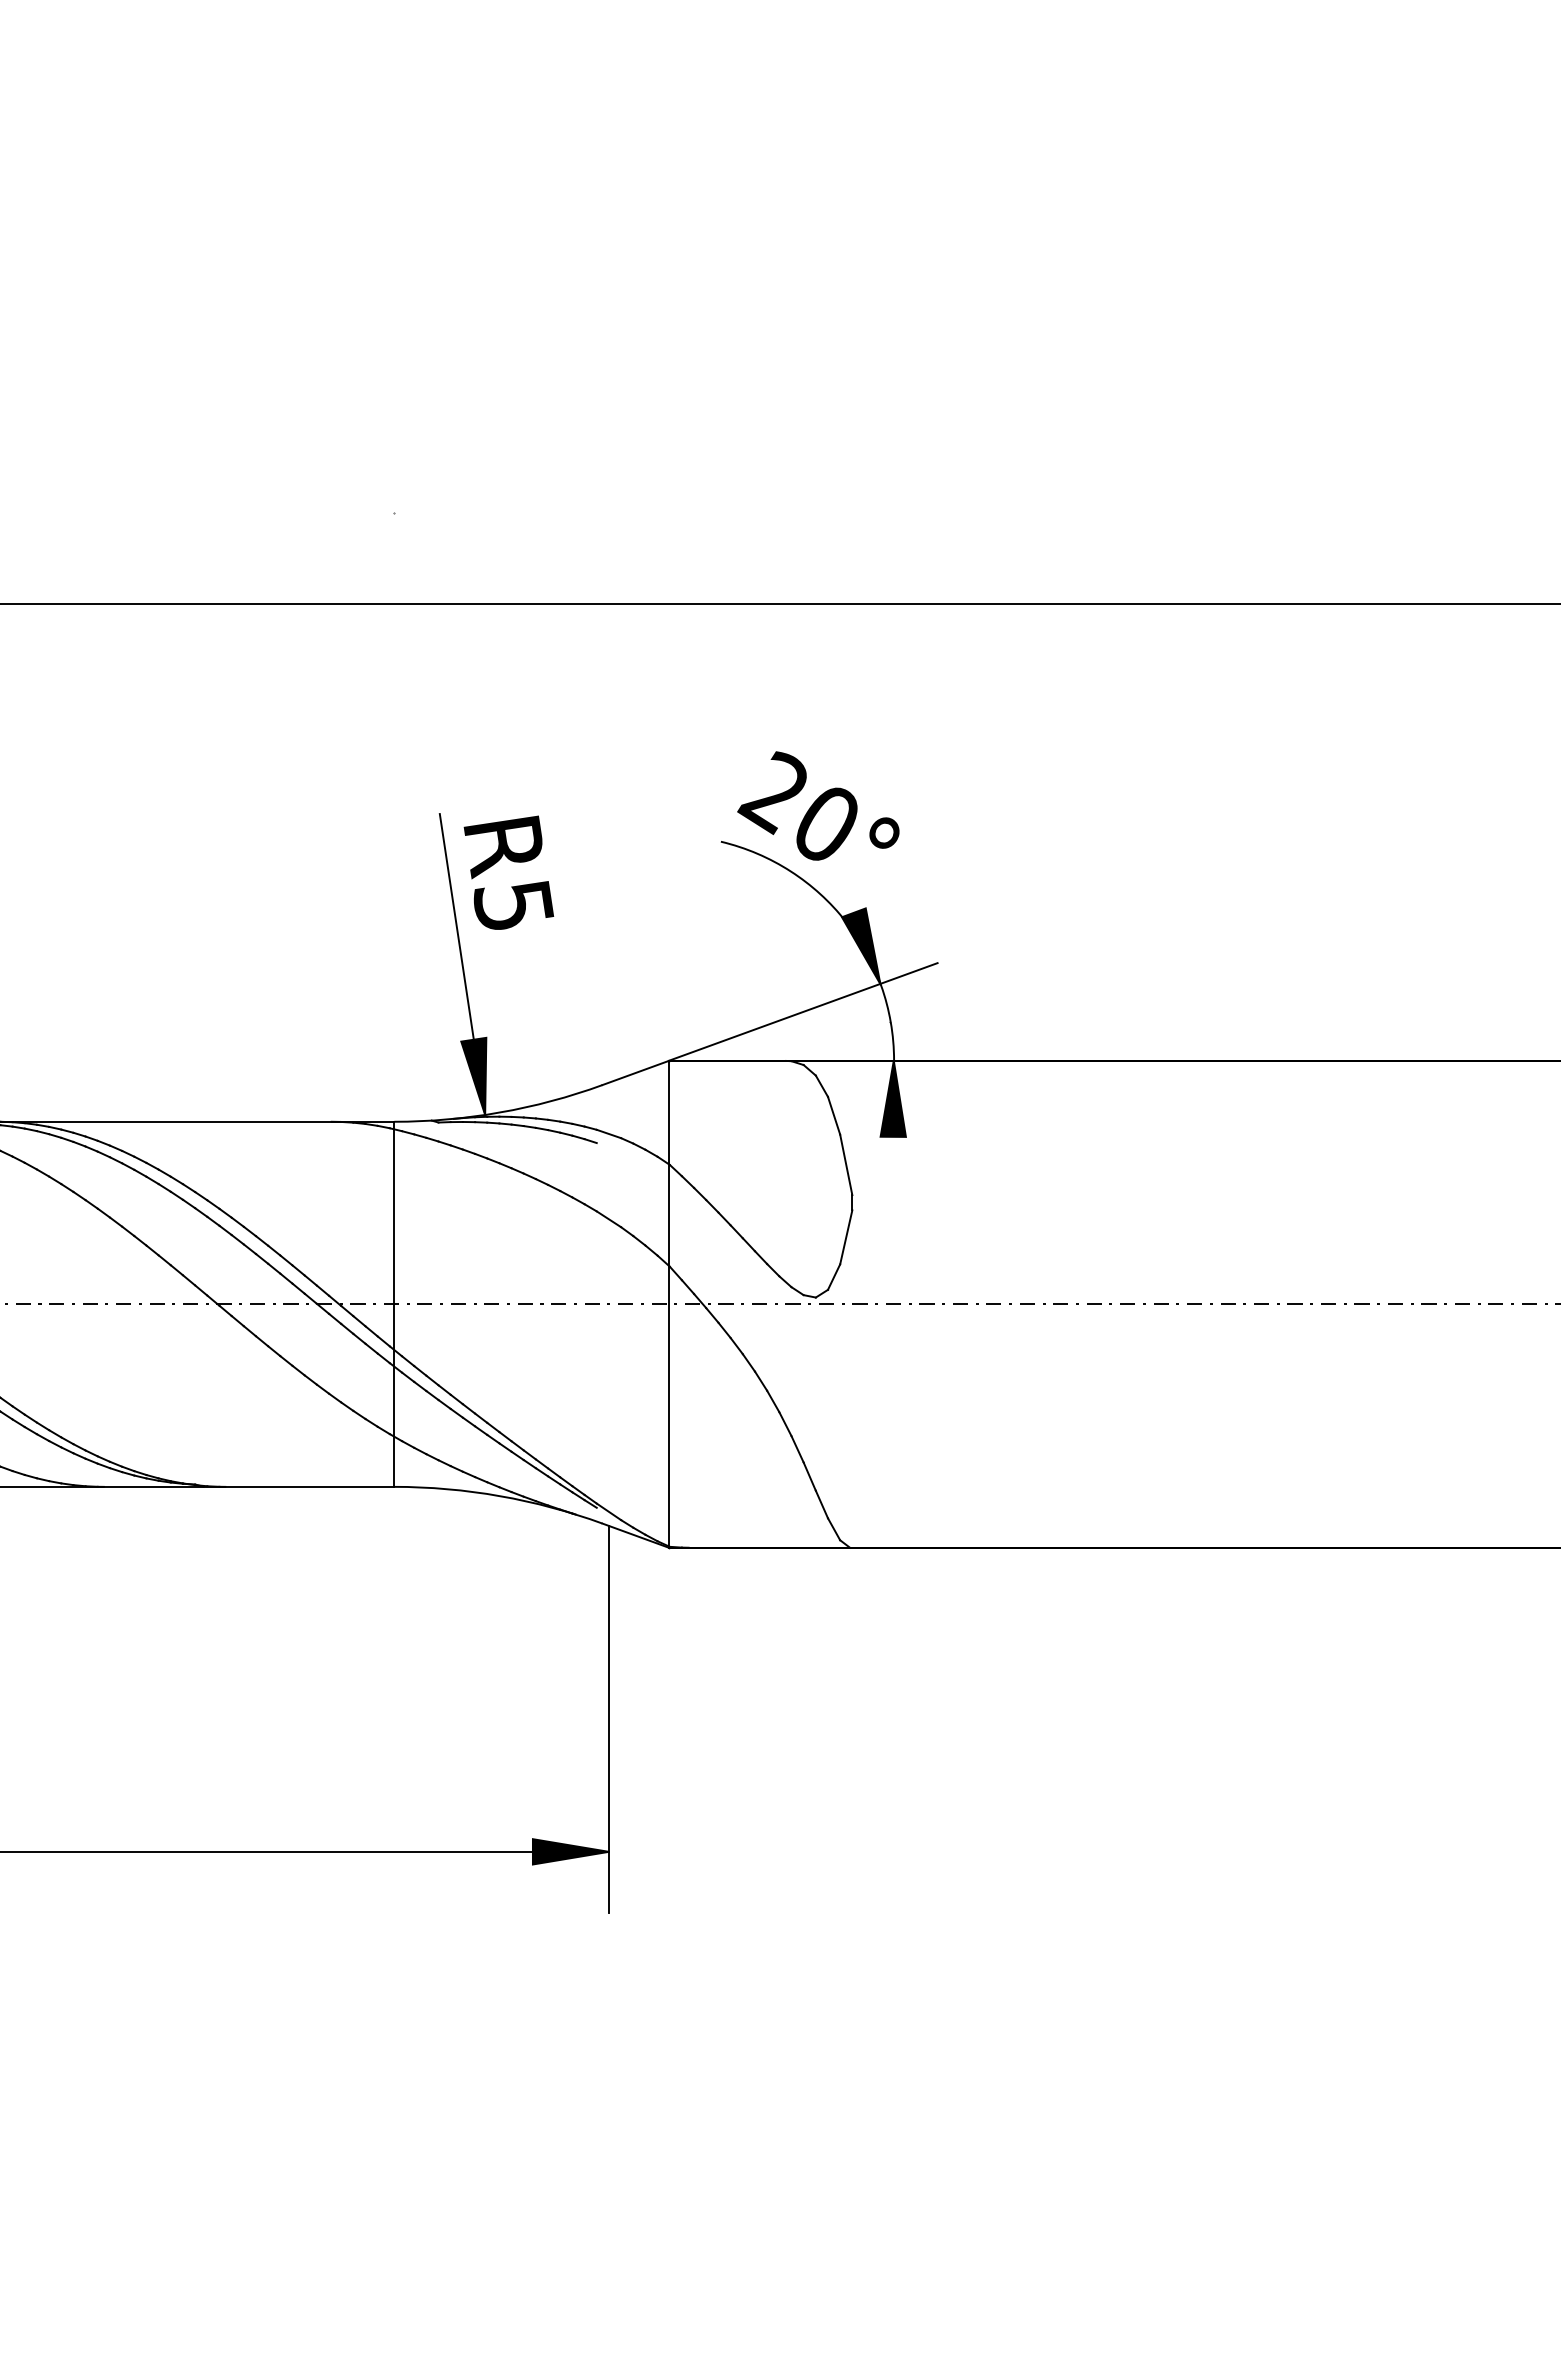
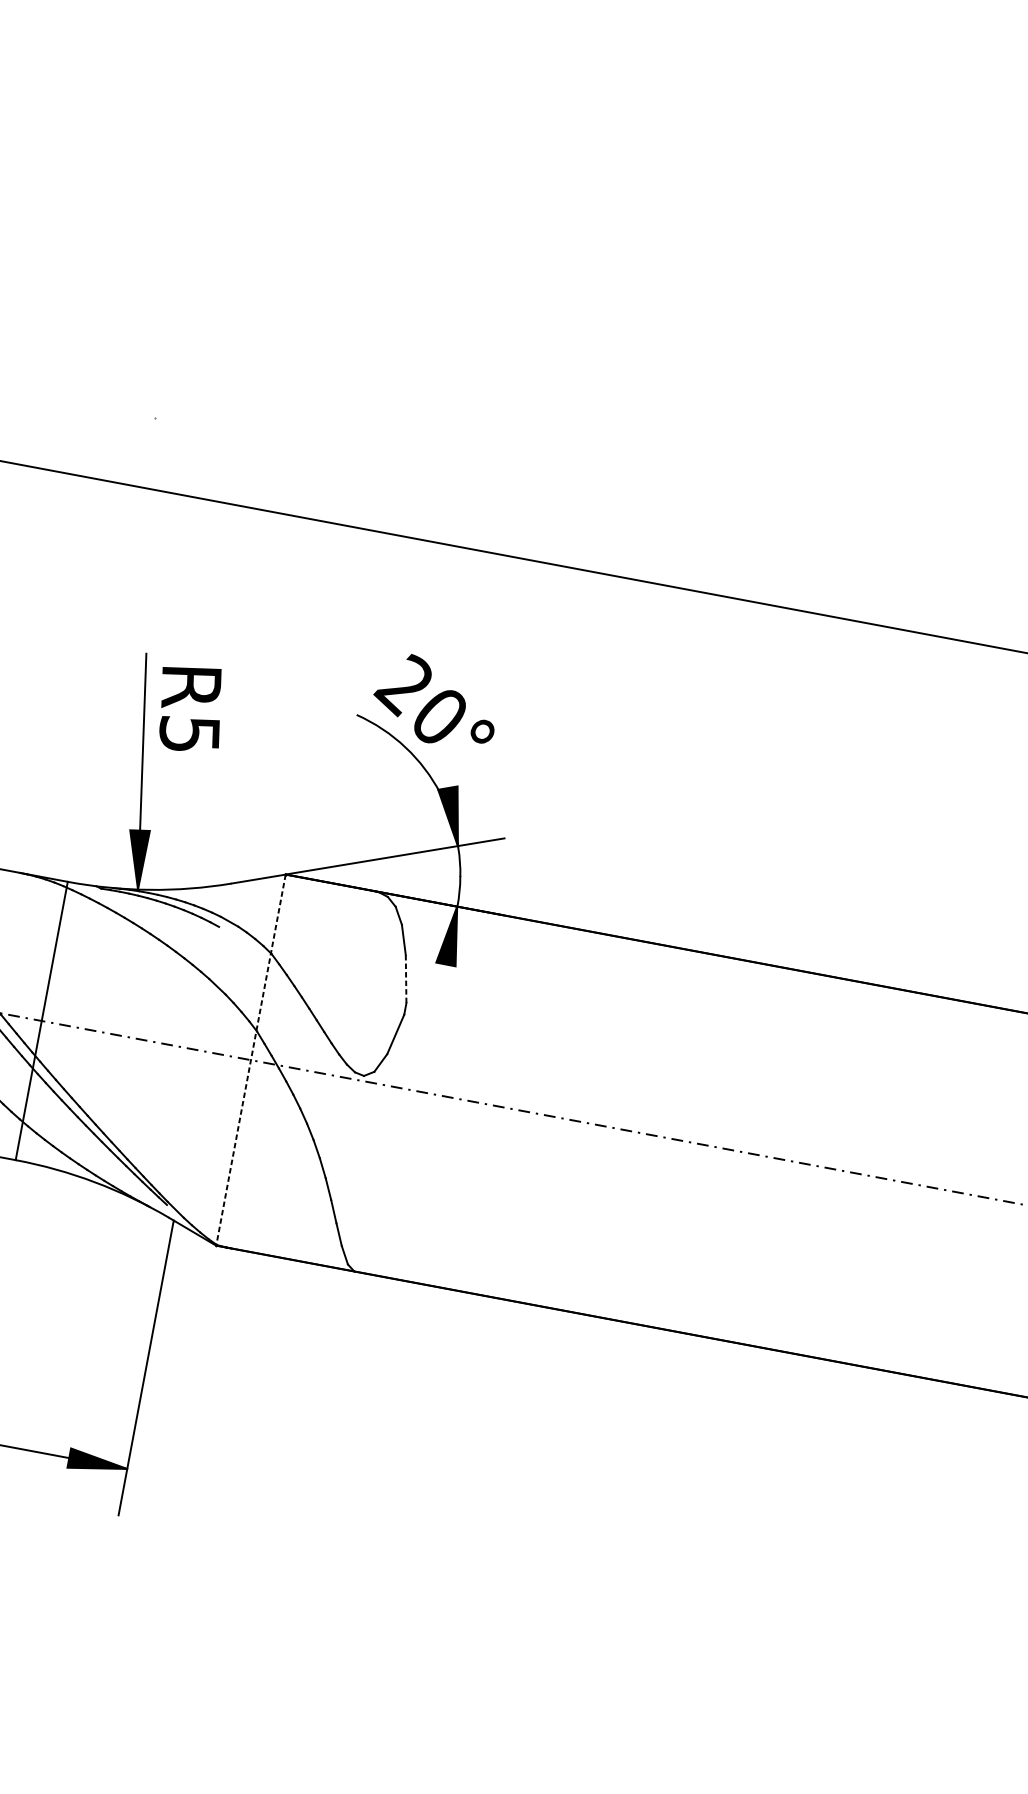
line: (846, 1164) -> (406, 978), solid -> dashed
line: (668, 1304) -> (250, 1060), solid -> dashed

